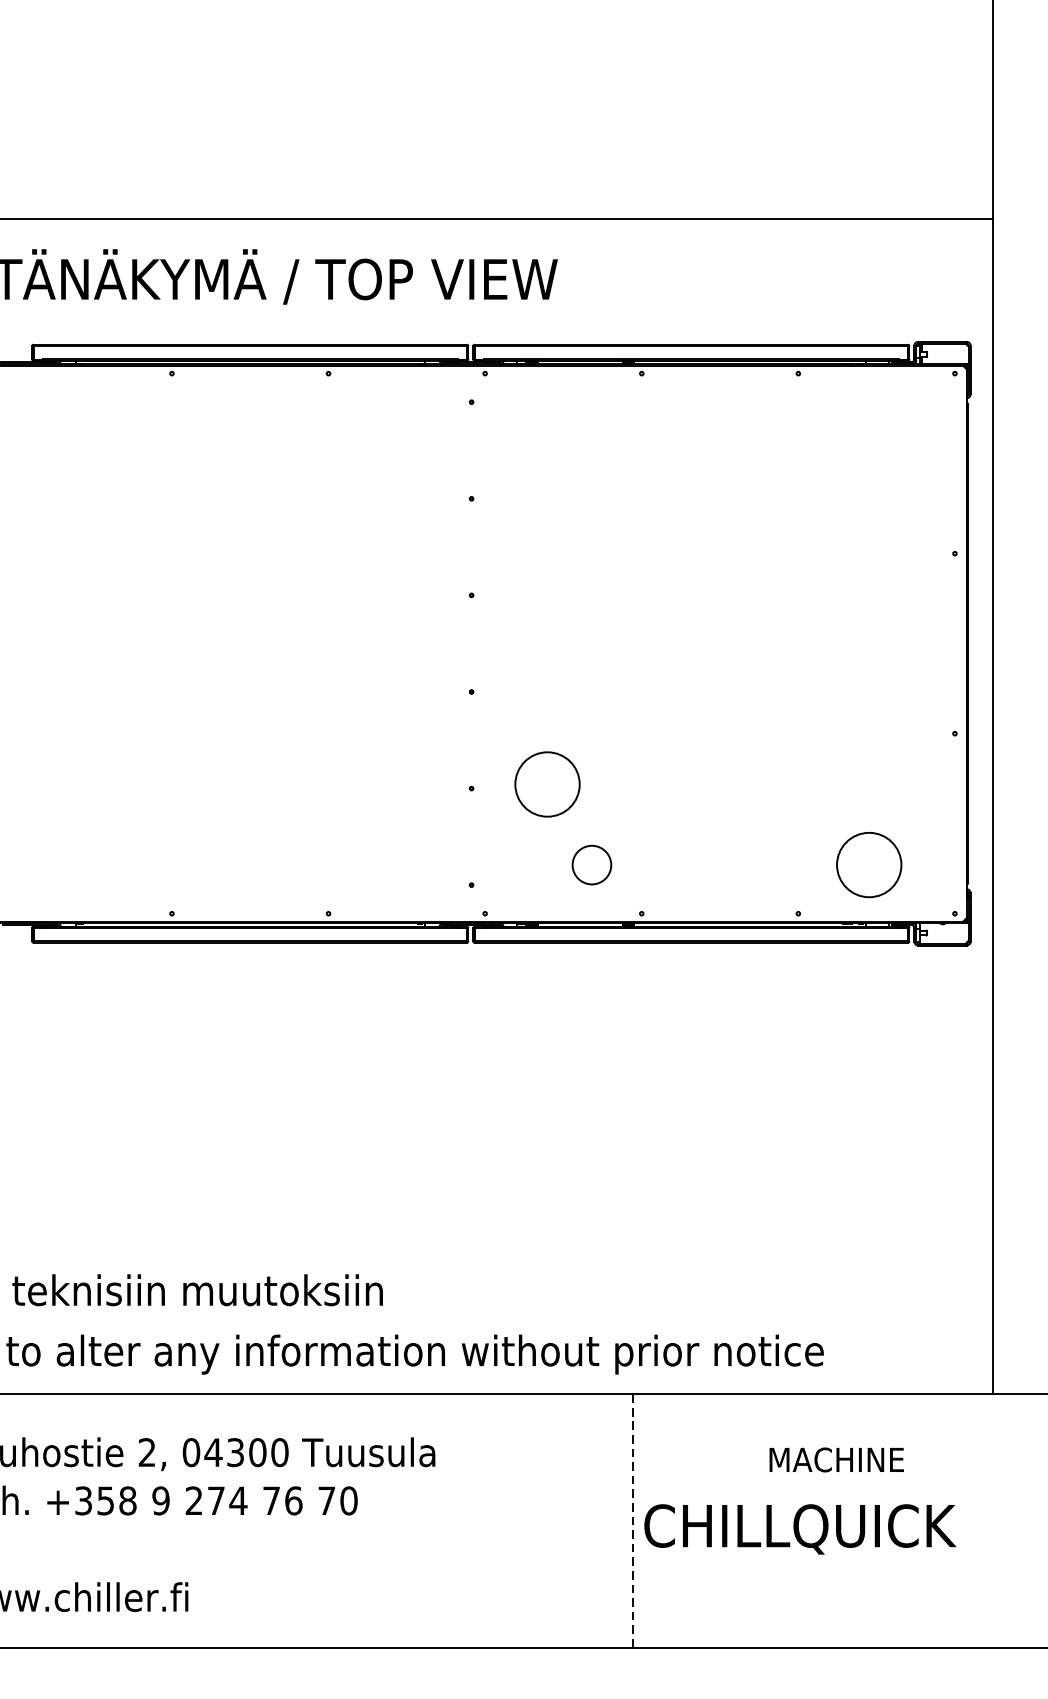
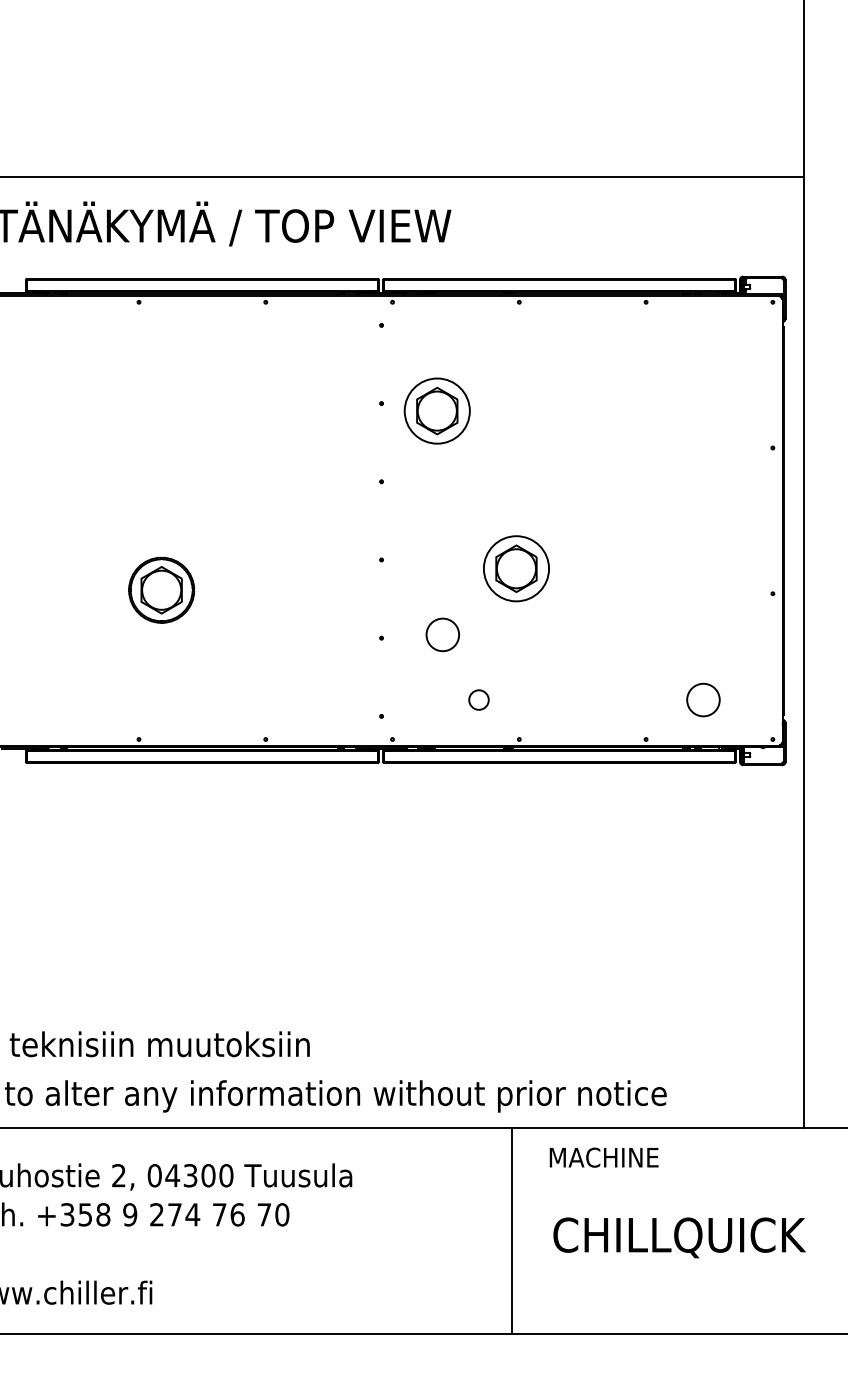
part: (539, 507) -> (436, 410), added
part: (638, 702) -> (516, 568), added
part: (199, 728) -> (161, 589), added
circle: (546, 784) -> (442, 634), size x0.62
circle: (591, 864) -> (478, 699), size x0.62
circle: (869, 864) -> (703, 699), size x0.62
text: (835, 1459) -> (603, 1157), moved
line: (632, 1521) -> (511, 1231), dashed -> solid
text: (800, 1528) -> (679, 1237), moved

